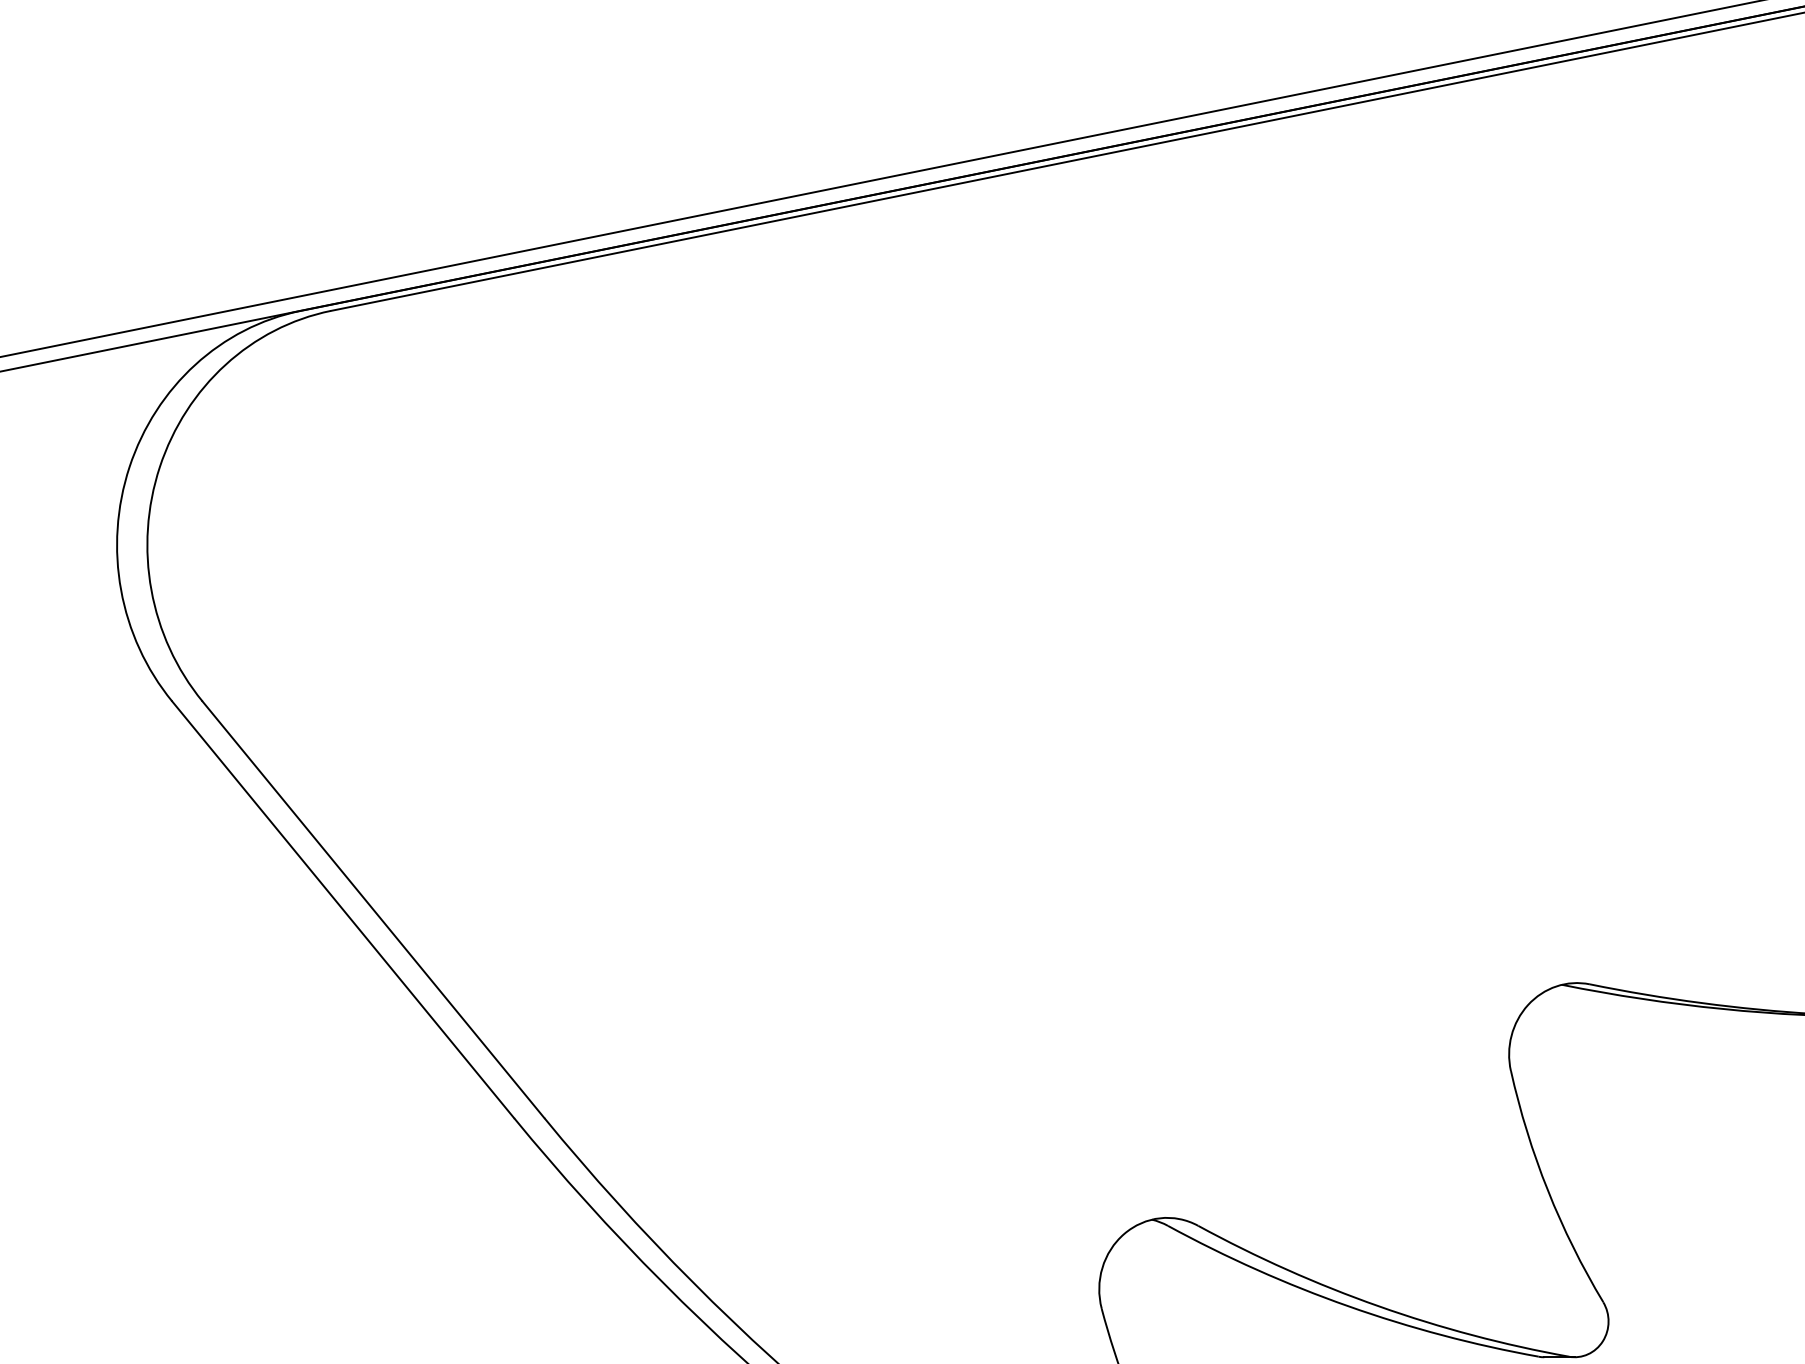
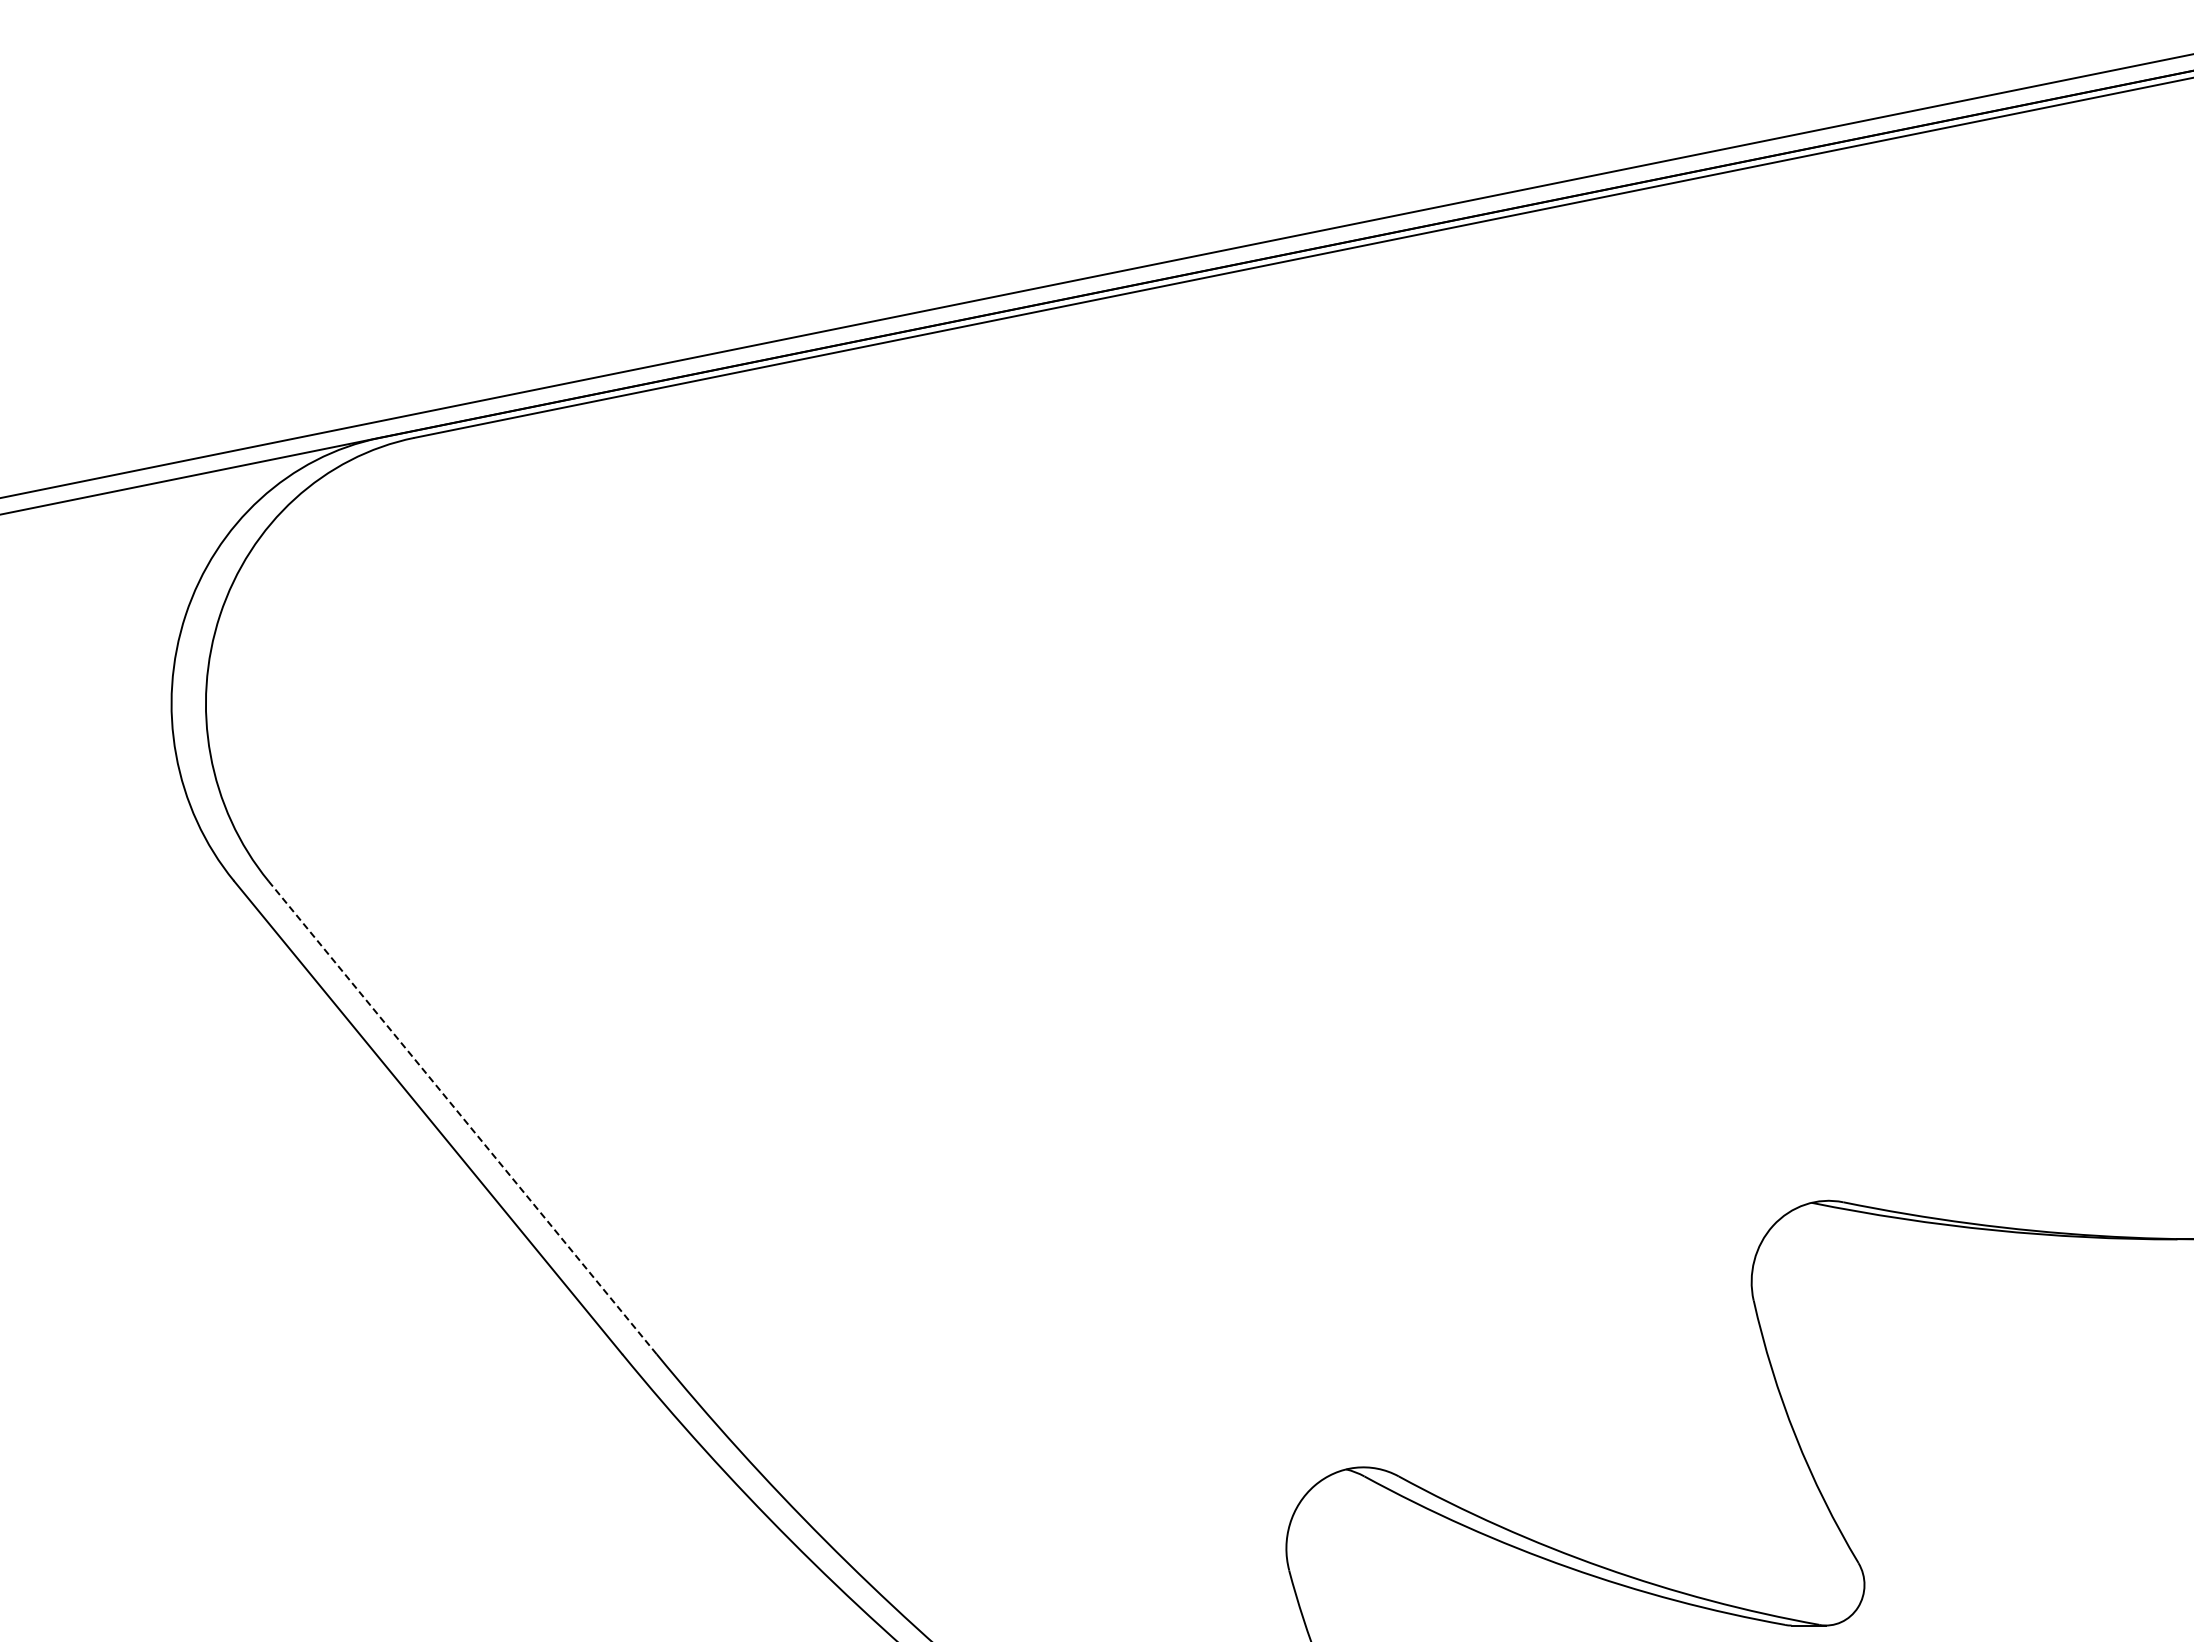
line: (373, 909) -> (462, 1117), solid -> dashed

